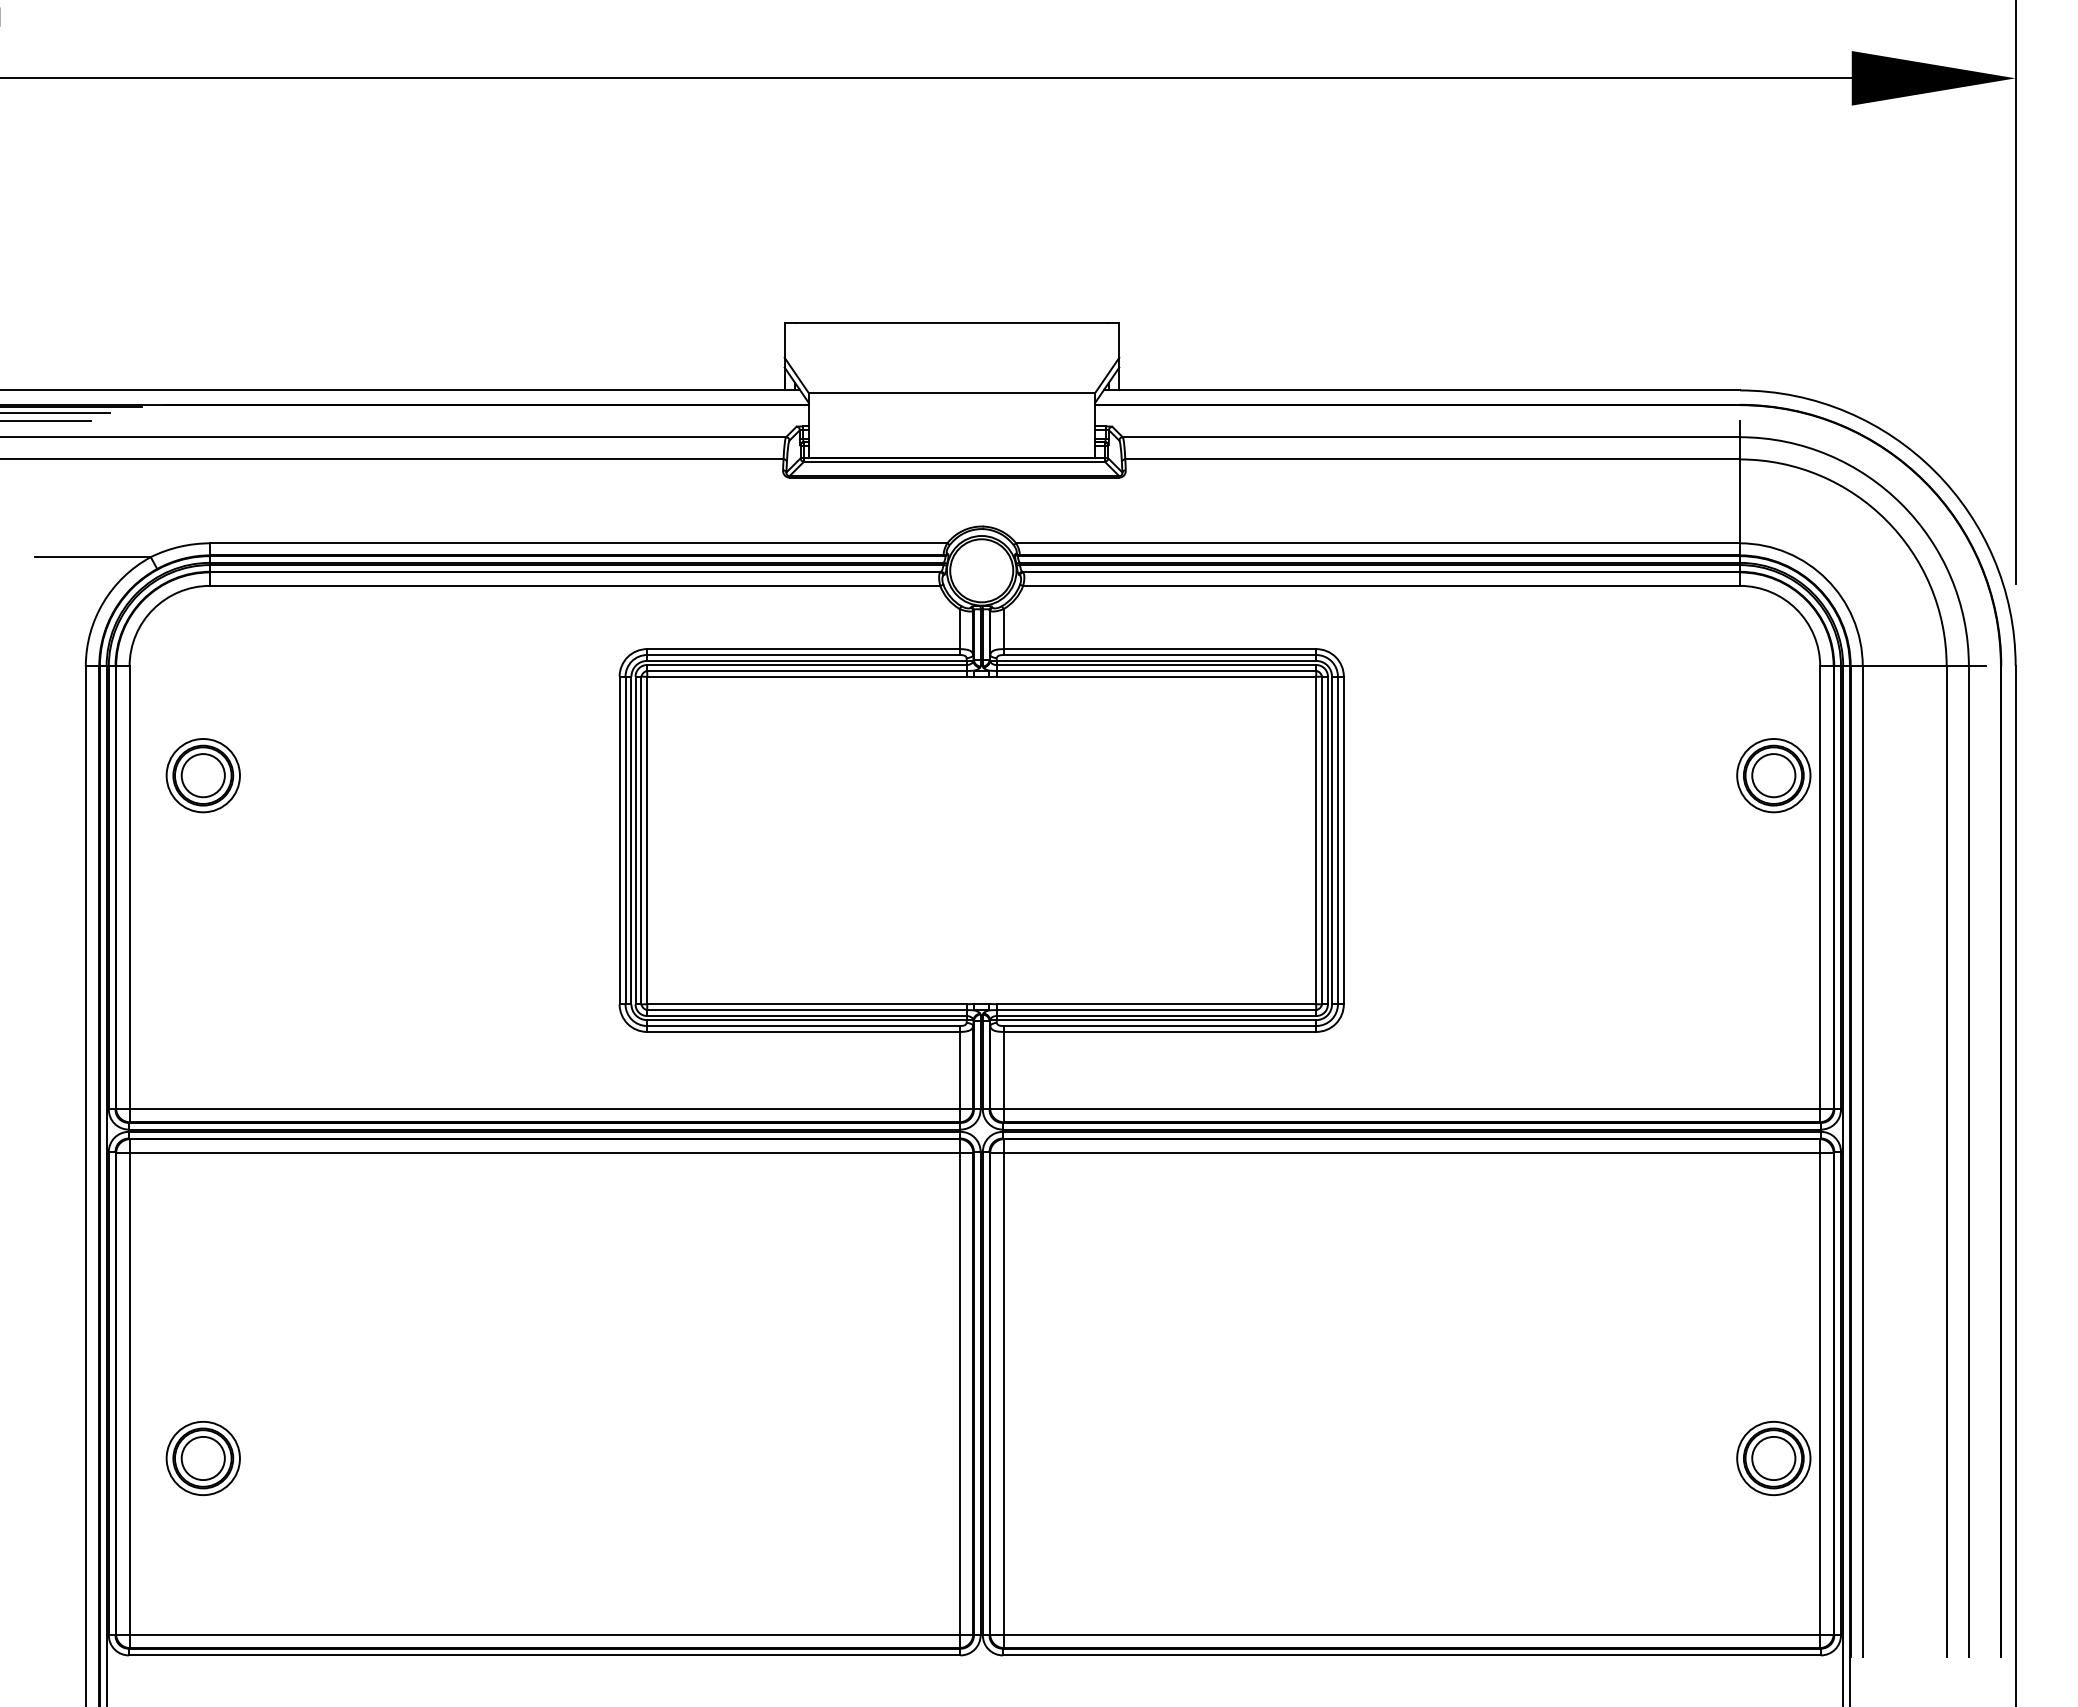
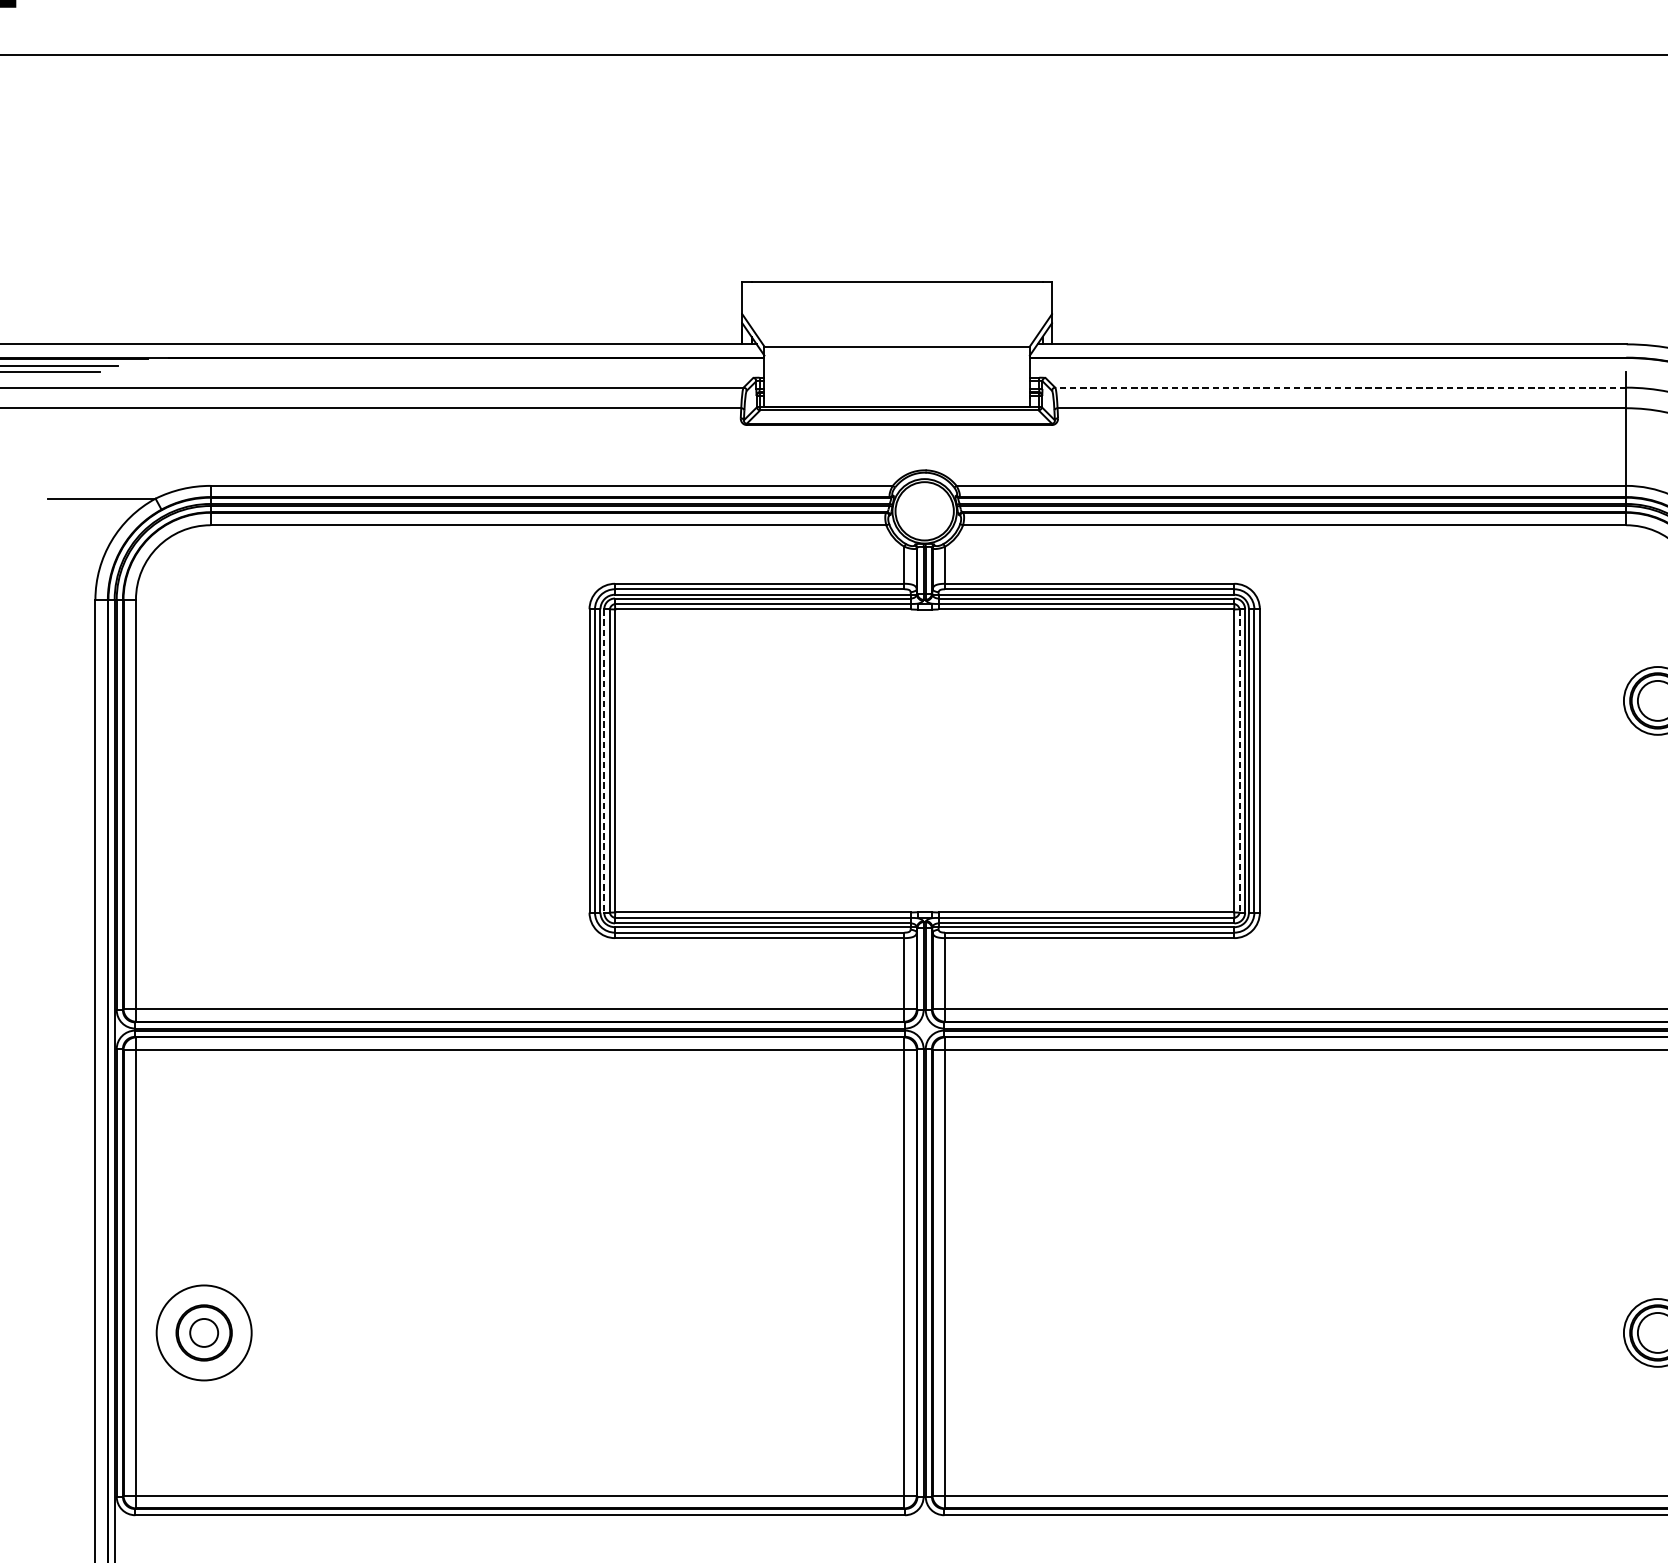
line: (1430, 437) -> (1340, 387), solid -> dashed
part: (202, 775) -> (203, 700), removed
line: (635, 840) -> (604, 760), solid -> dashed
line: (1322, 840) -> (1240, 760), solid -> dashed
circle: (202, 1458) -> (203, 1332), size x0.7
circle: (202, 1458) -> (203, 1332), size x1.4

